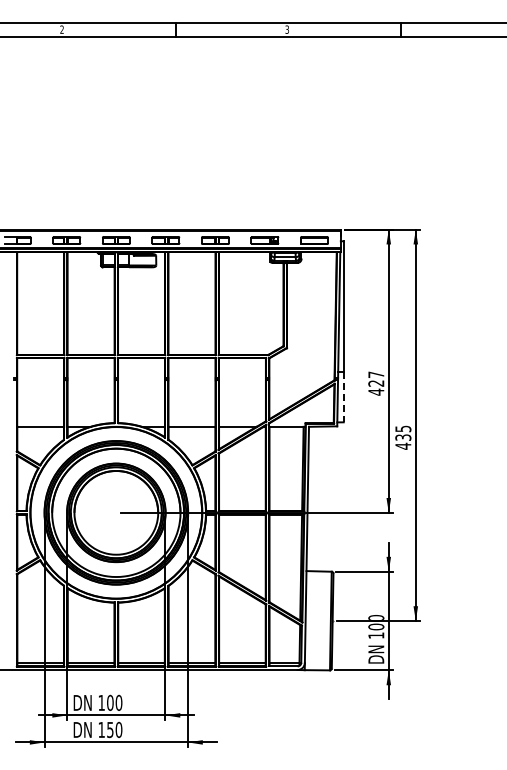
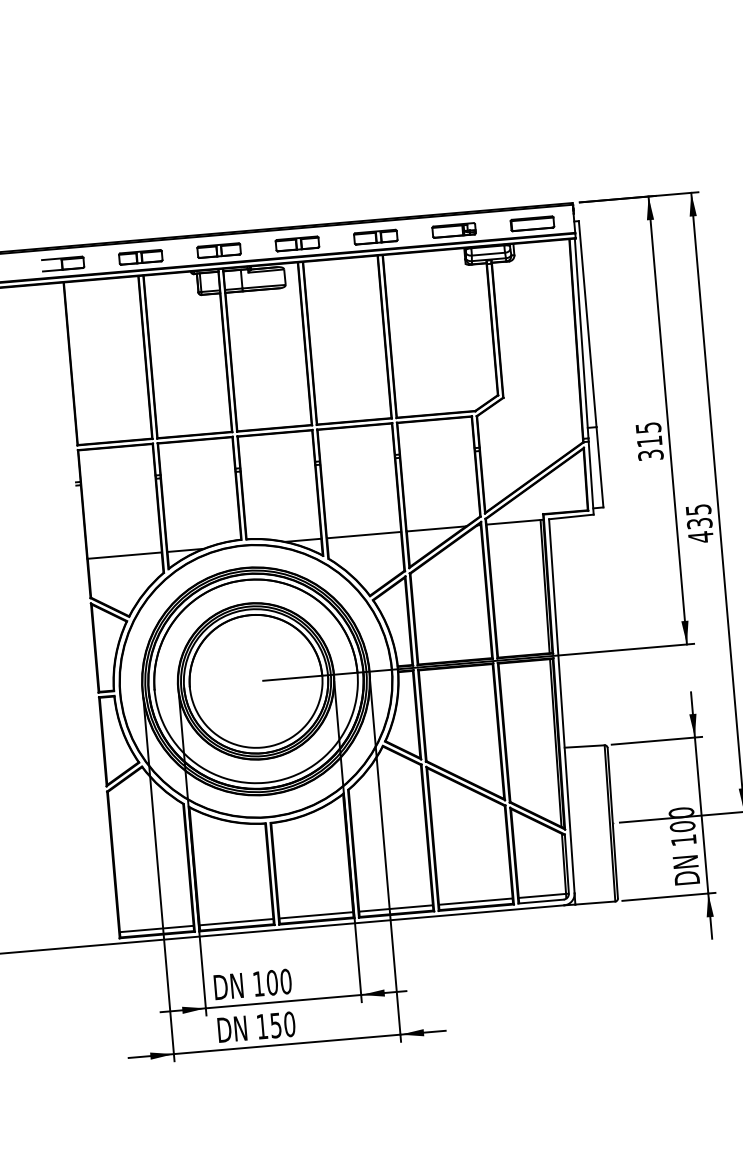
text: (376, 383) -> (649, 441), 427 -> 315
line: (343, 397) -> (599, 468), dashed -> solid

